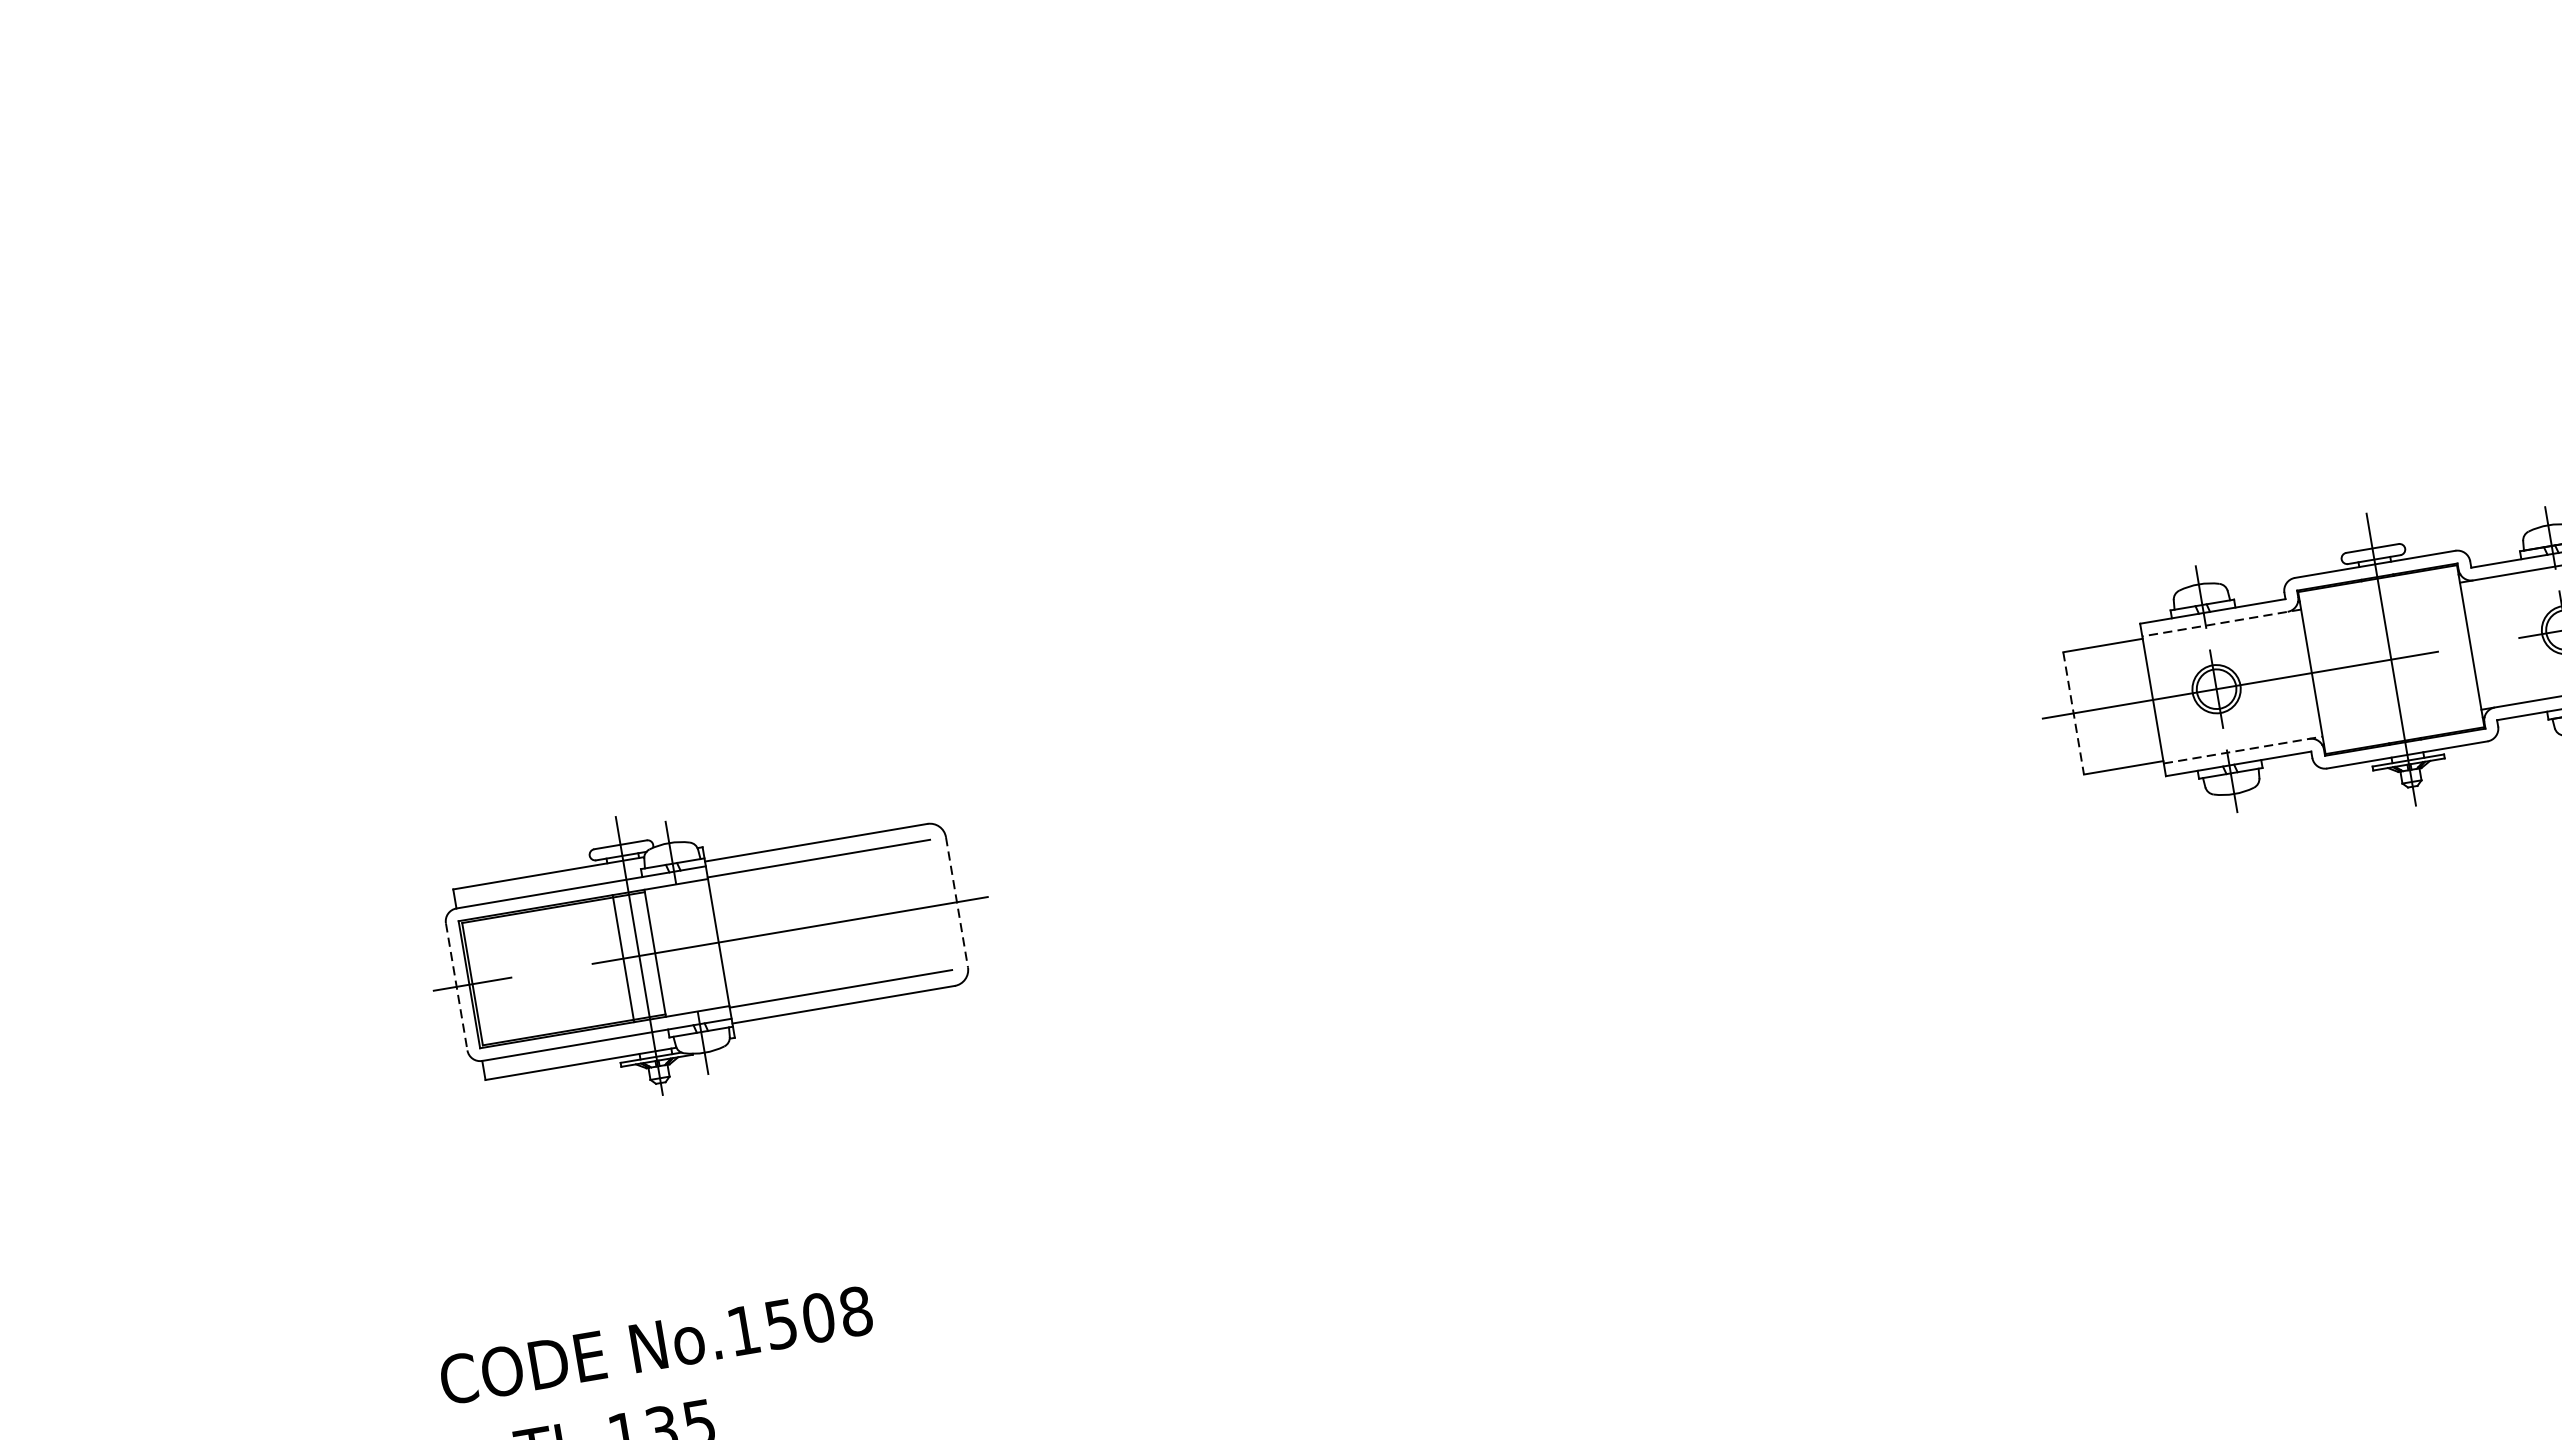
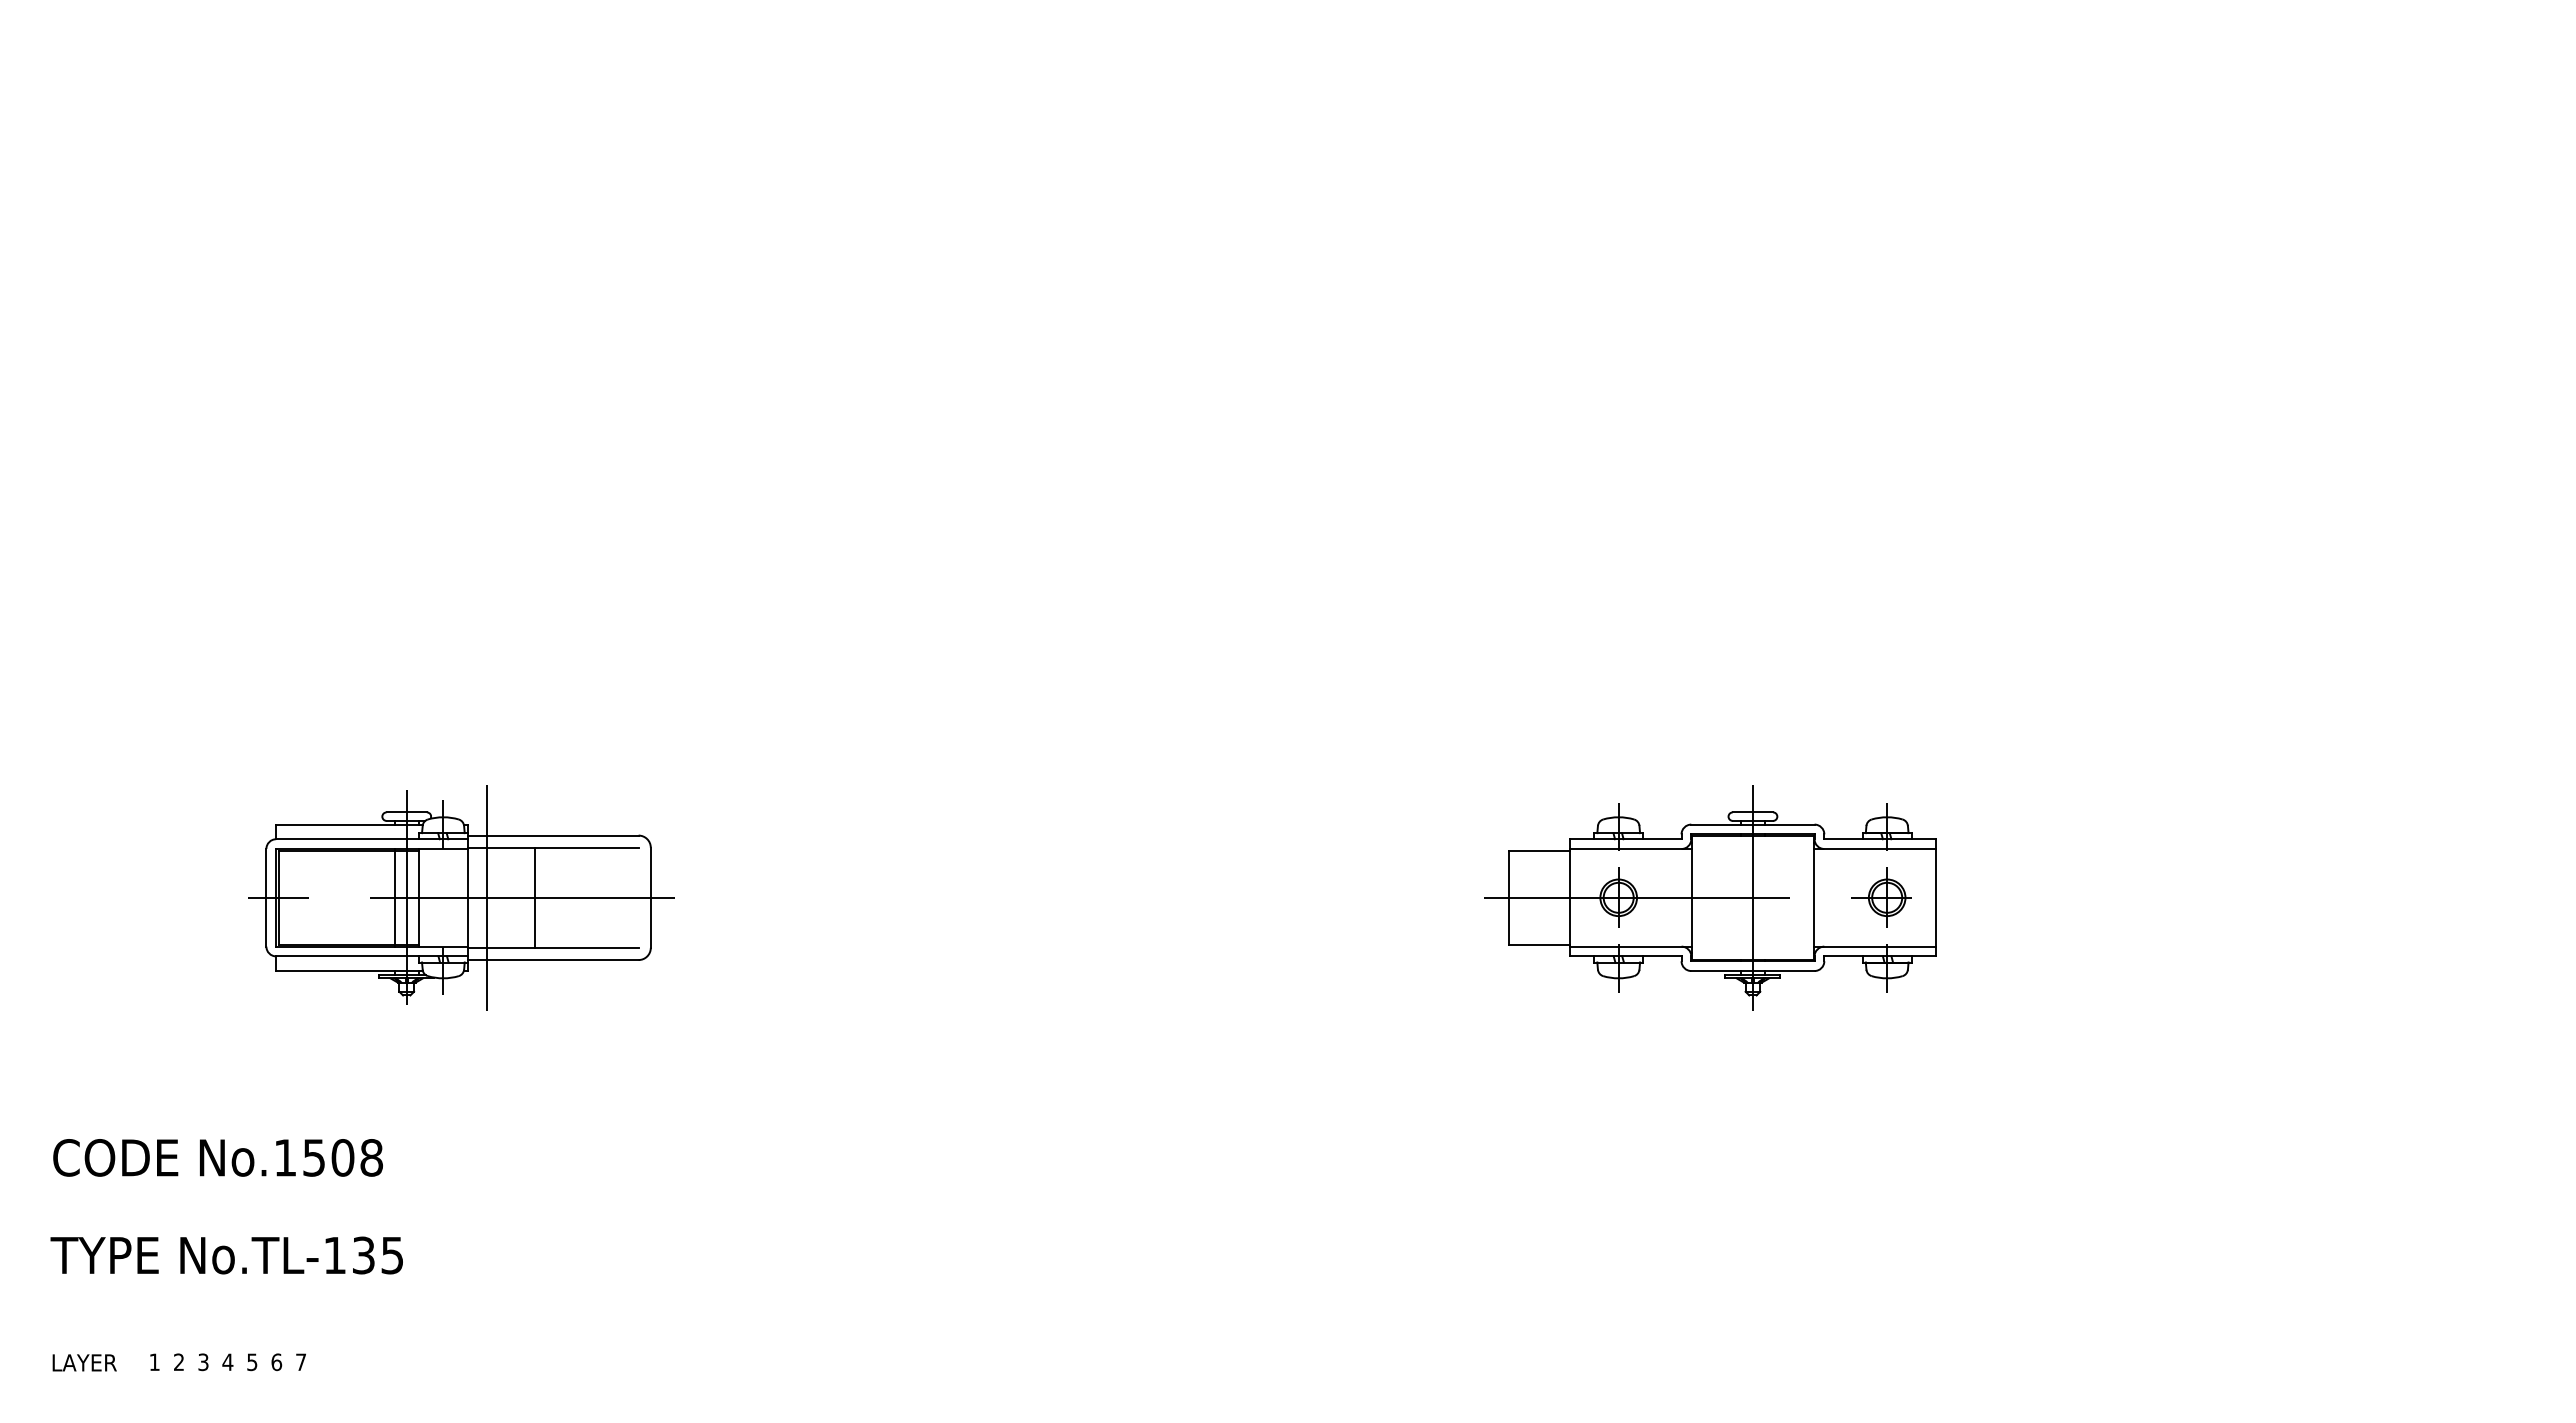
line: (2221, 623) -> (1630, 849), dashed -> solid
line: (2073, 713) -> (1508, 897), dashed -> solid
line: (2243, 749) -> (1631, 946), dashed -> solid
line: (956, 903) -> (650, 898), dashed -> solid
line: (805, 927) -> (534, 897), added
line: (743, 938) -> (486, 897), added
line: (456, 986) -> (266, 897), dashed -> solid
text: (655, 1345) -> (217, 1157), moved

